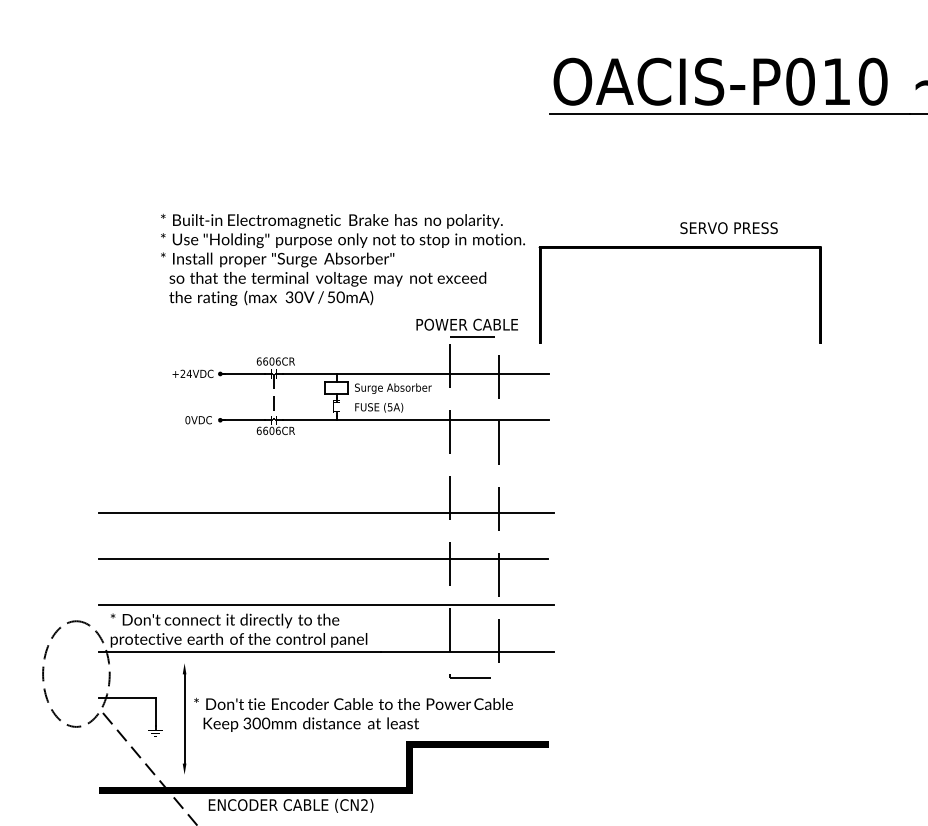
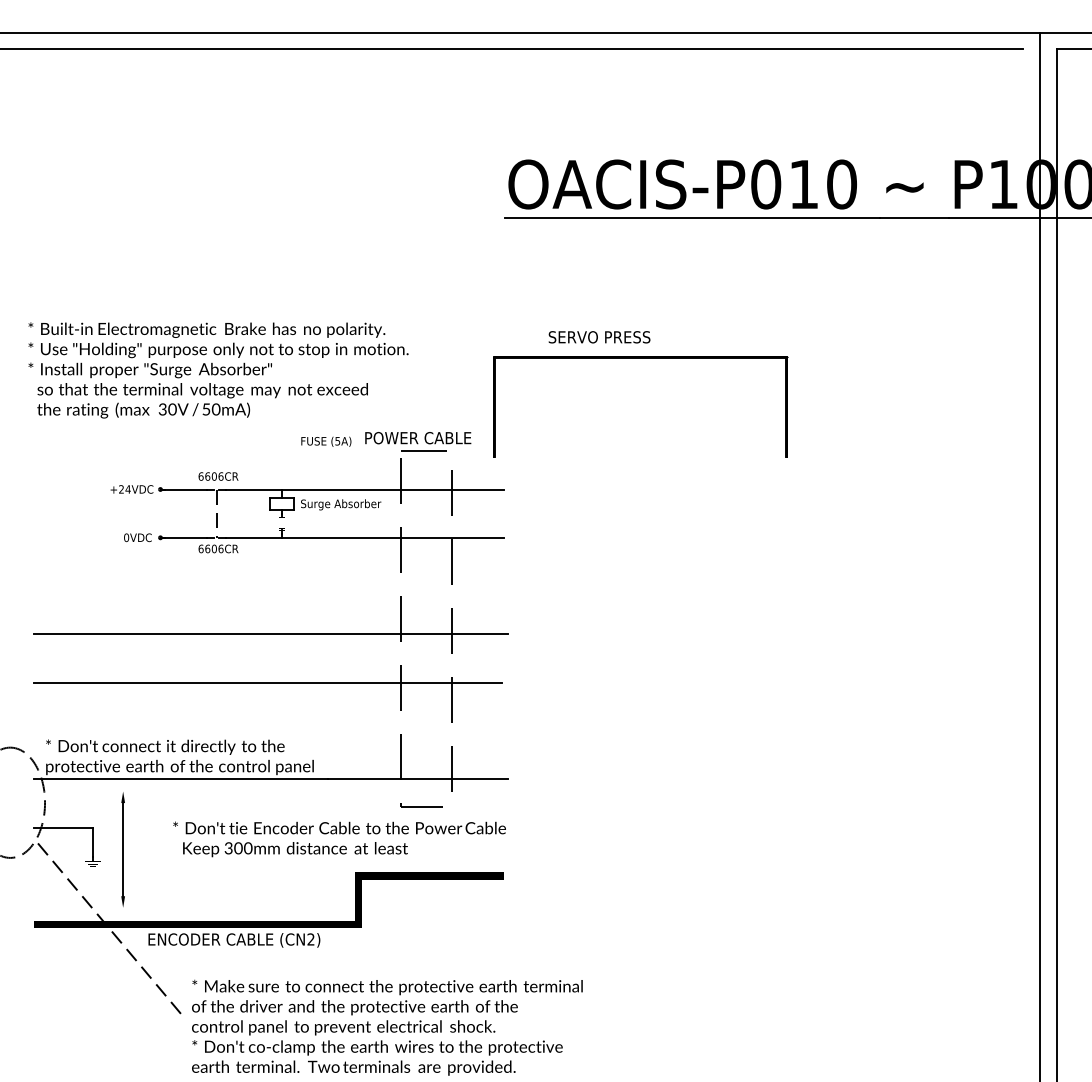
text: (729, 228) -> (599, 337), moved
text: (342, 259) -> (218, 370), moved
text: (379, 407) -> (326, 441), moved
line: (325, 605) -> (270, 731), removed
text: (353, 715) -> (339, 839), moved

